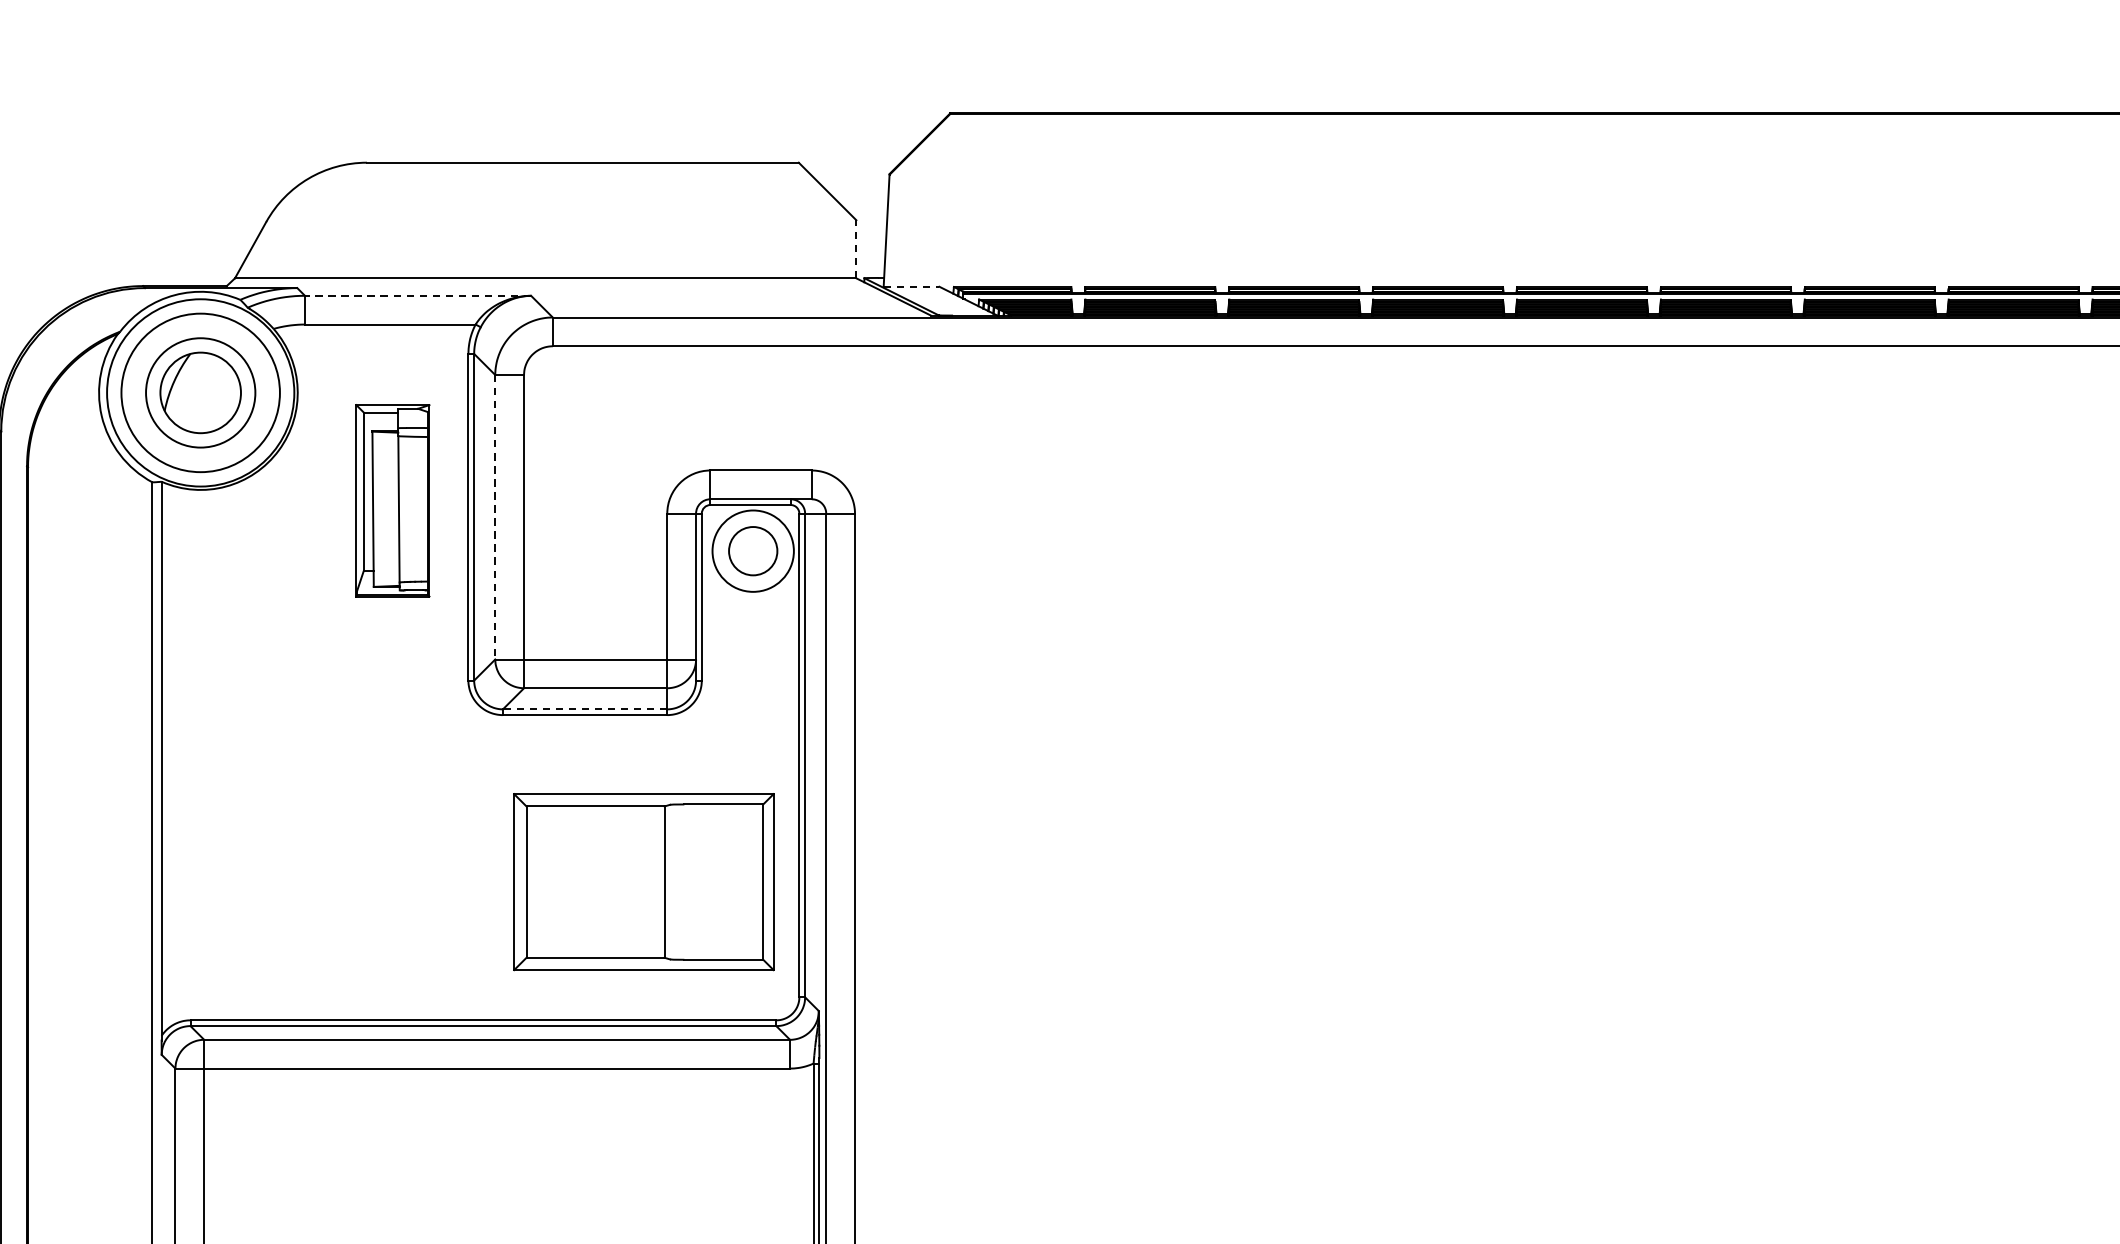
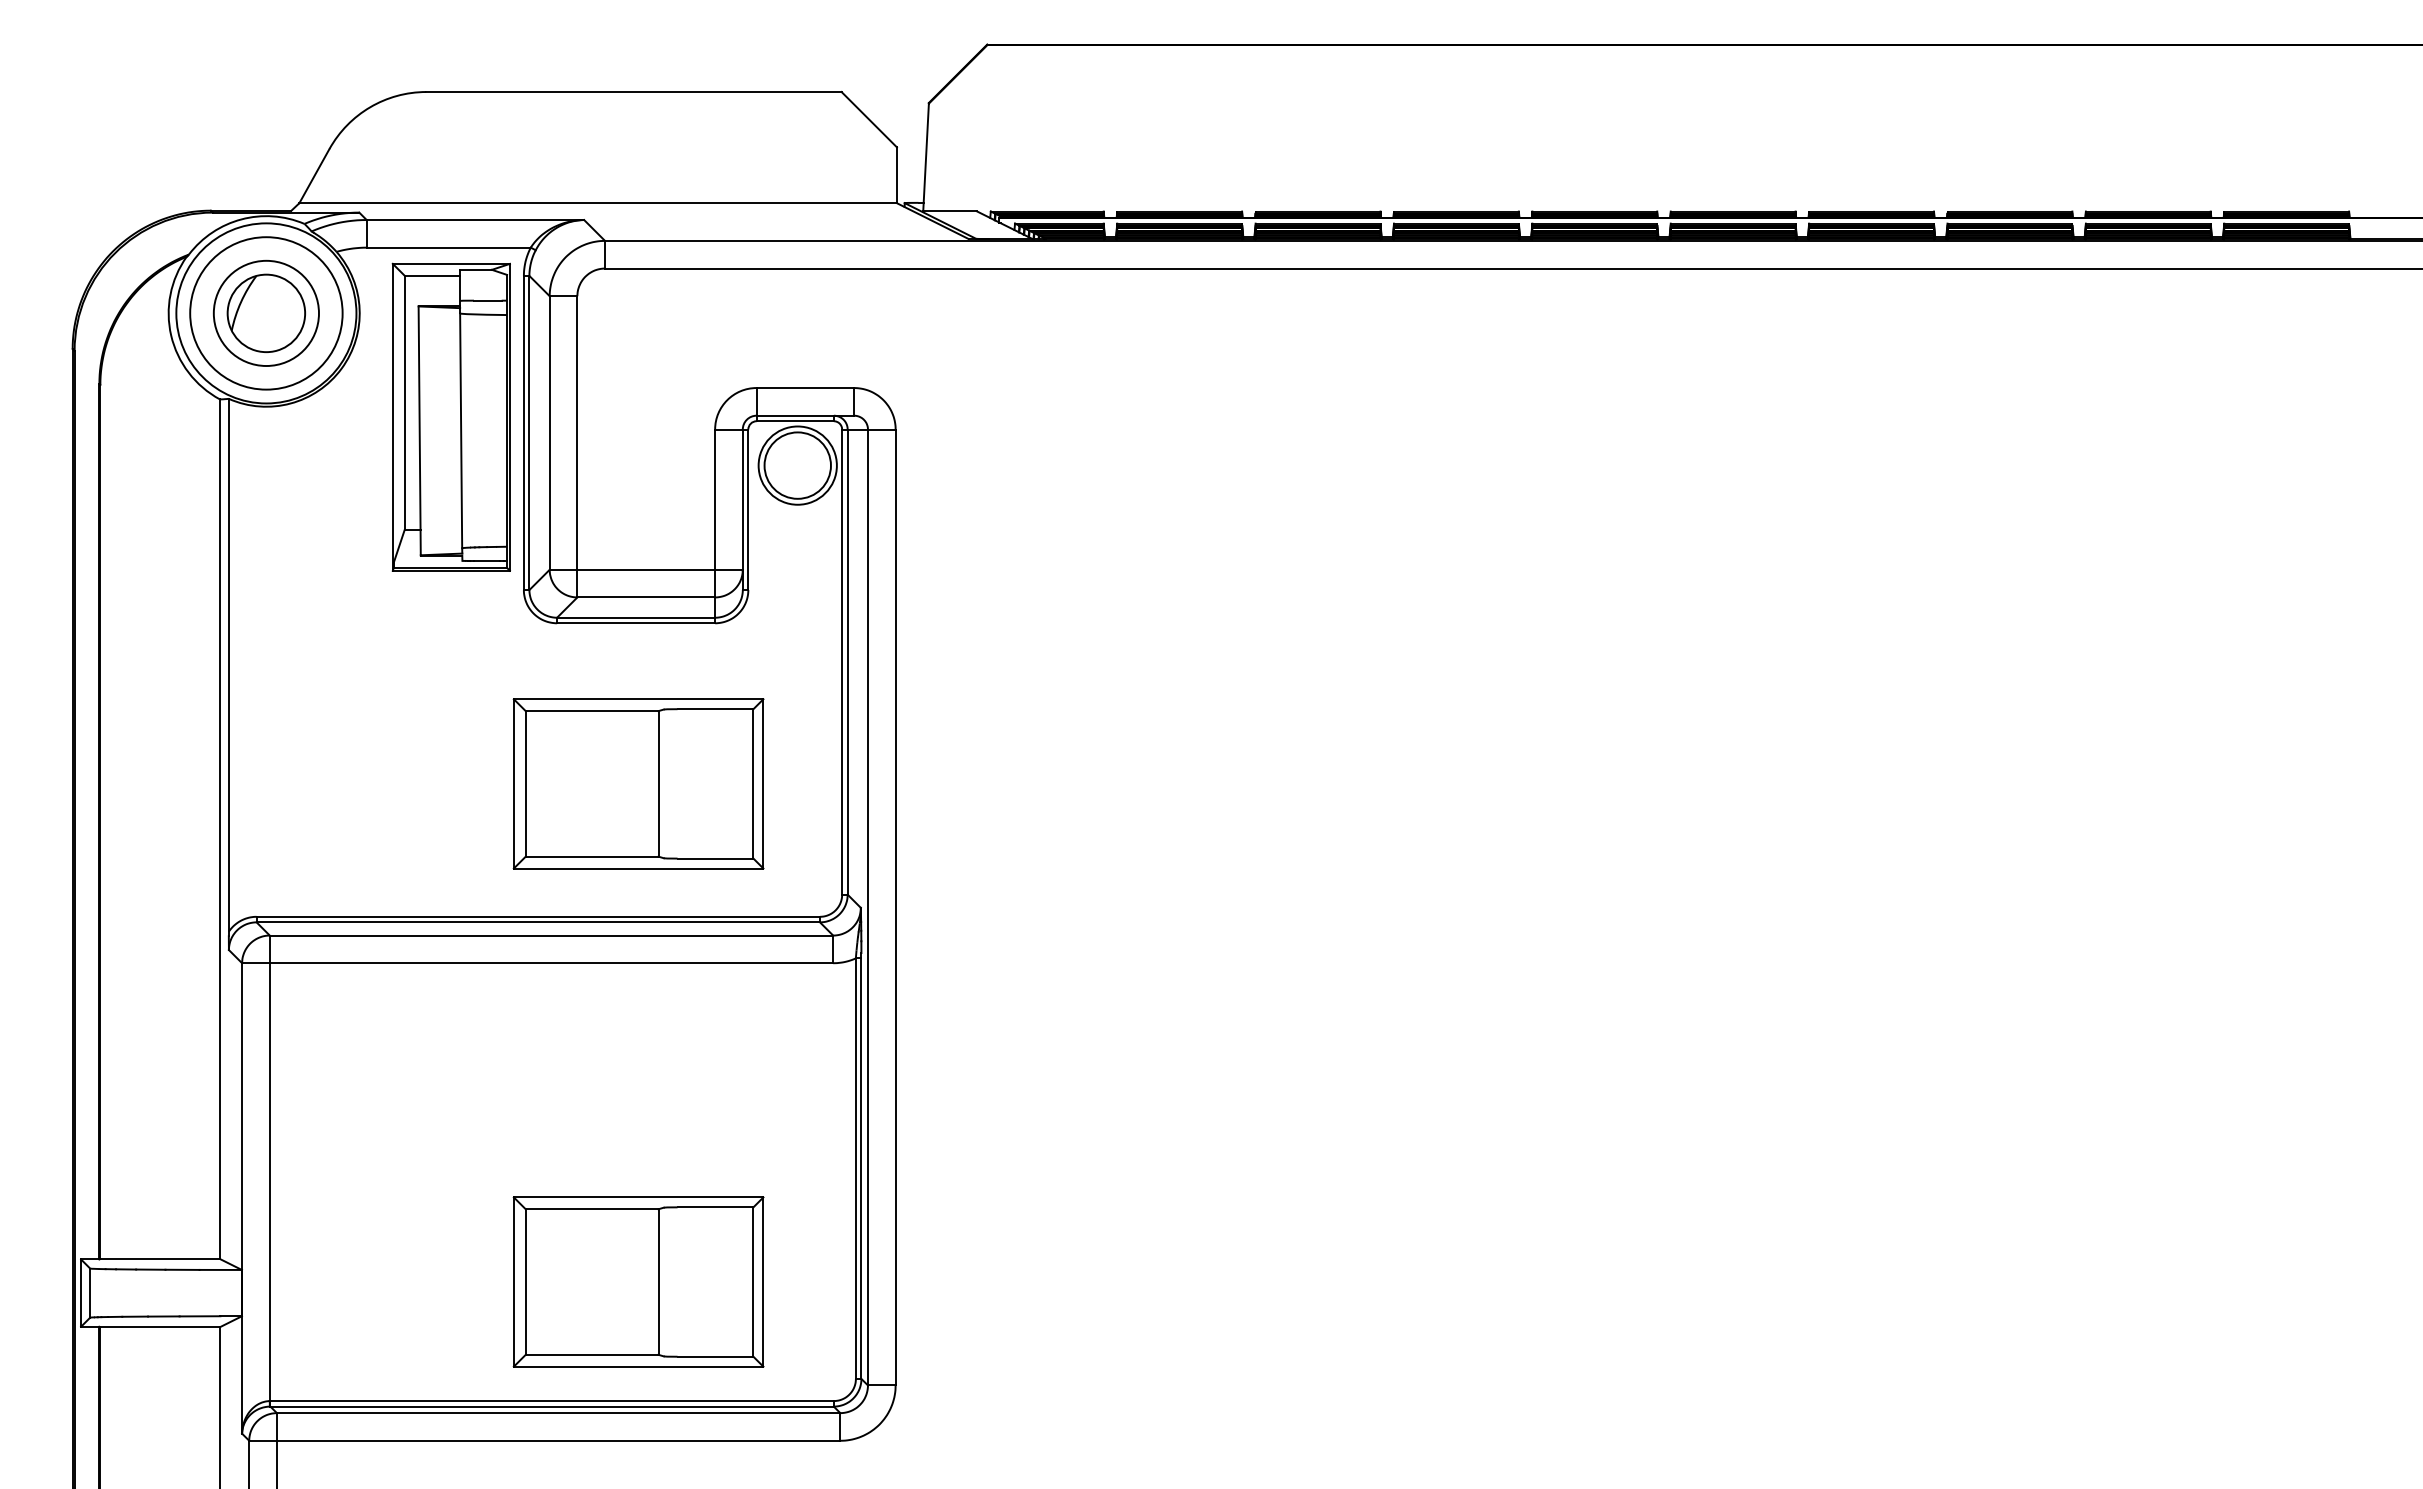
line: (855, 249) -> (896, 175), dashed -> solid
line: (912, 286) -> (950, 211), dashed -> solid
line: (418, 296) -> (475, 220), dashed -> solid
part: (392, 500) -> (450, 416), size x1.67
line: (495, 517) -> (549, 433), dashed -> solid
circle: (752, 551) -> (797, 465), size x1.43
line: (584, 709) -> (635, 617), dashed -> solid
part: (643, 881) -> (638, 783), moved

